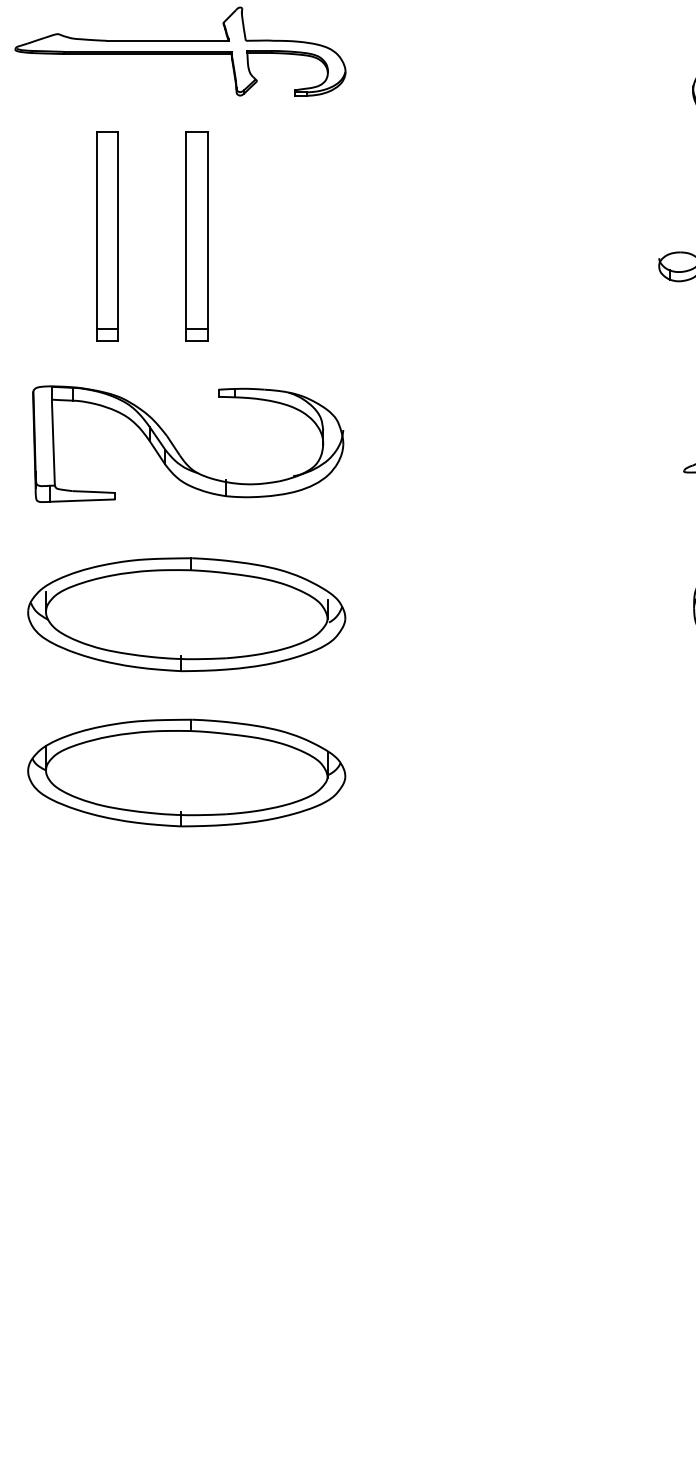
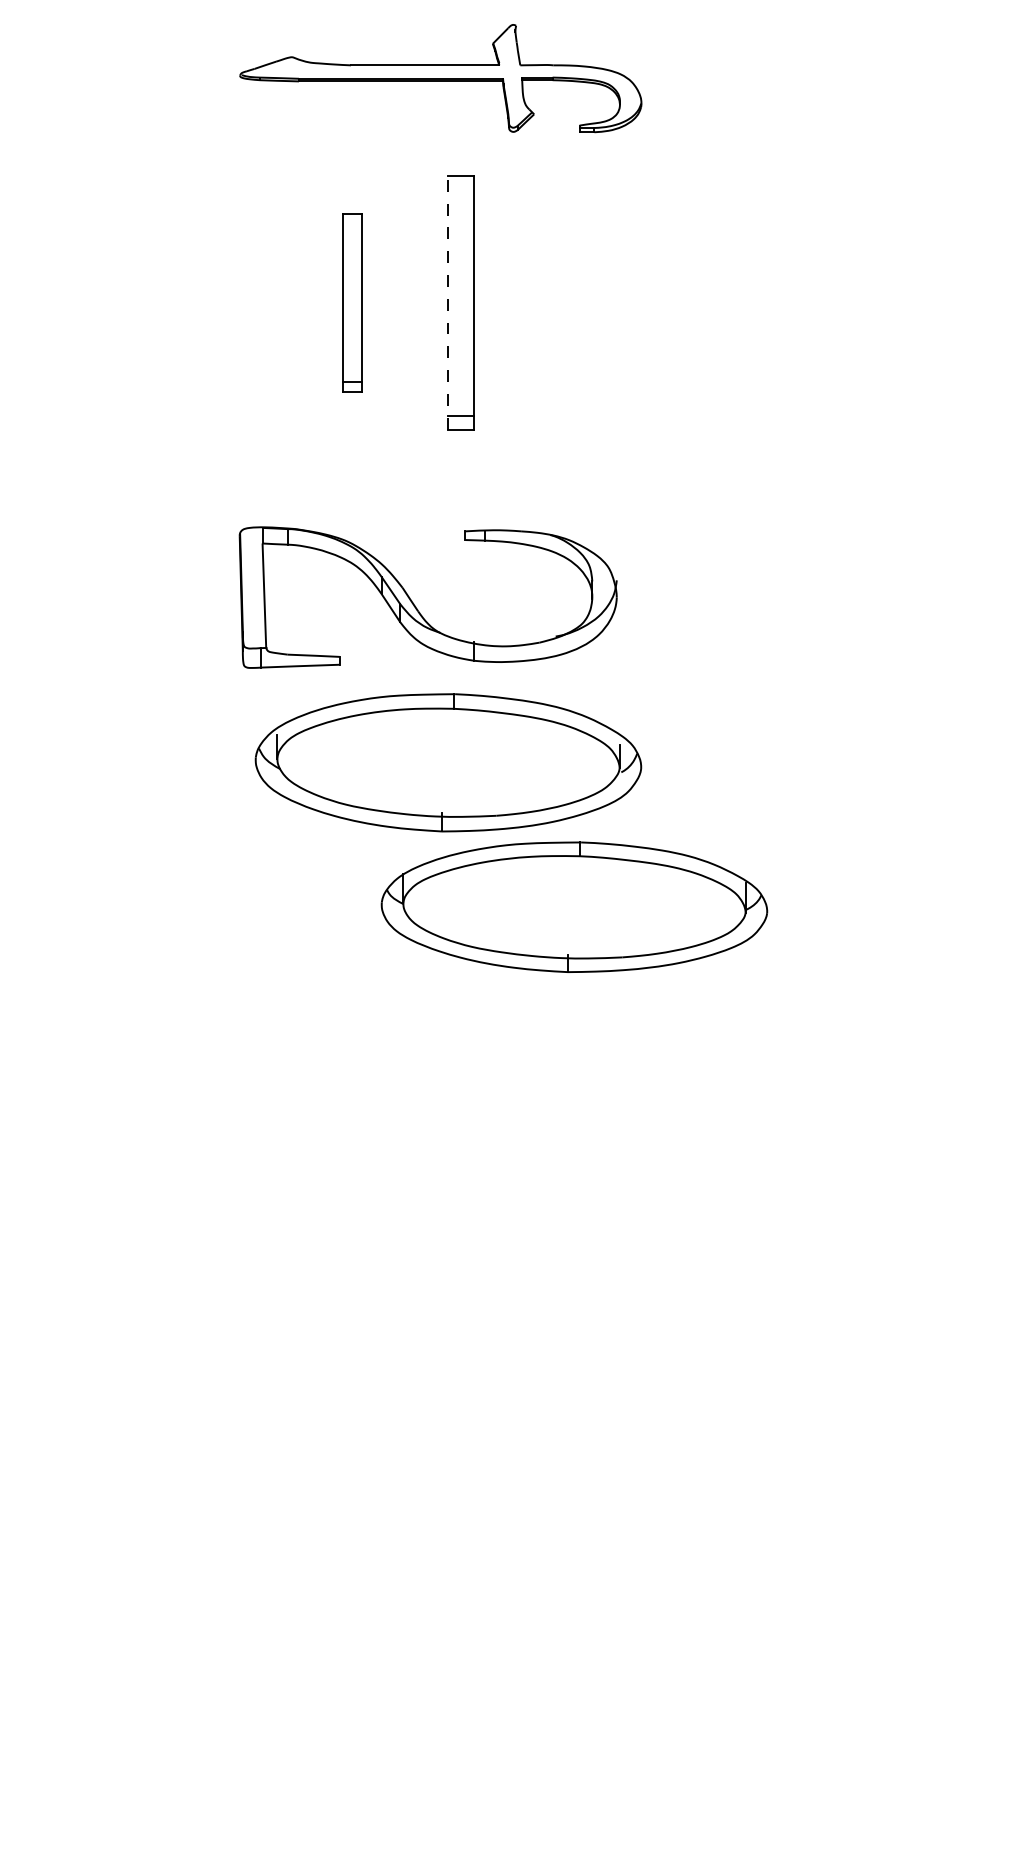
part: (107, 235) -> (352, 302), size x0.7
line: (186, 235) -> (448, 302), solid -> dashed
part: (178, 451) -> (416, 606), moved
part: (186, 772) -> (574, 906), moved

